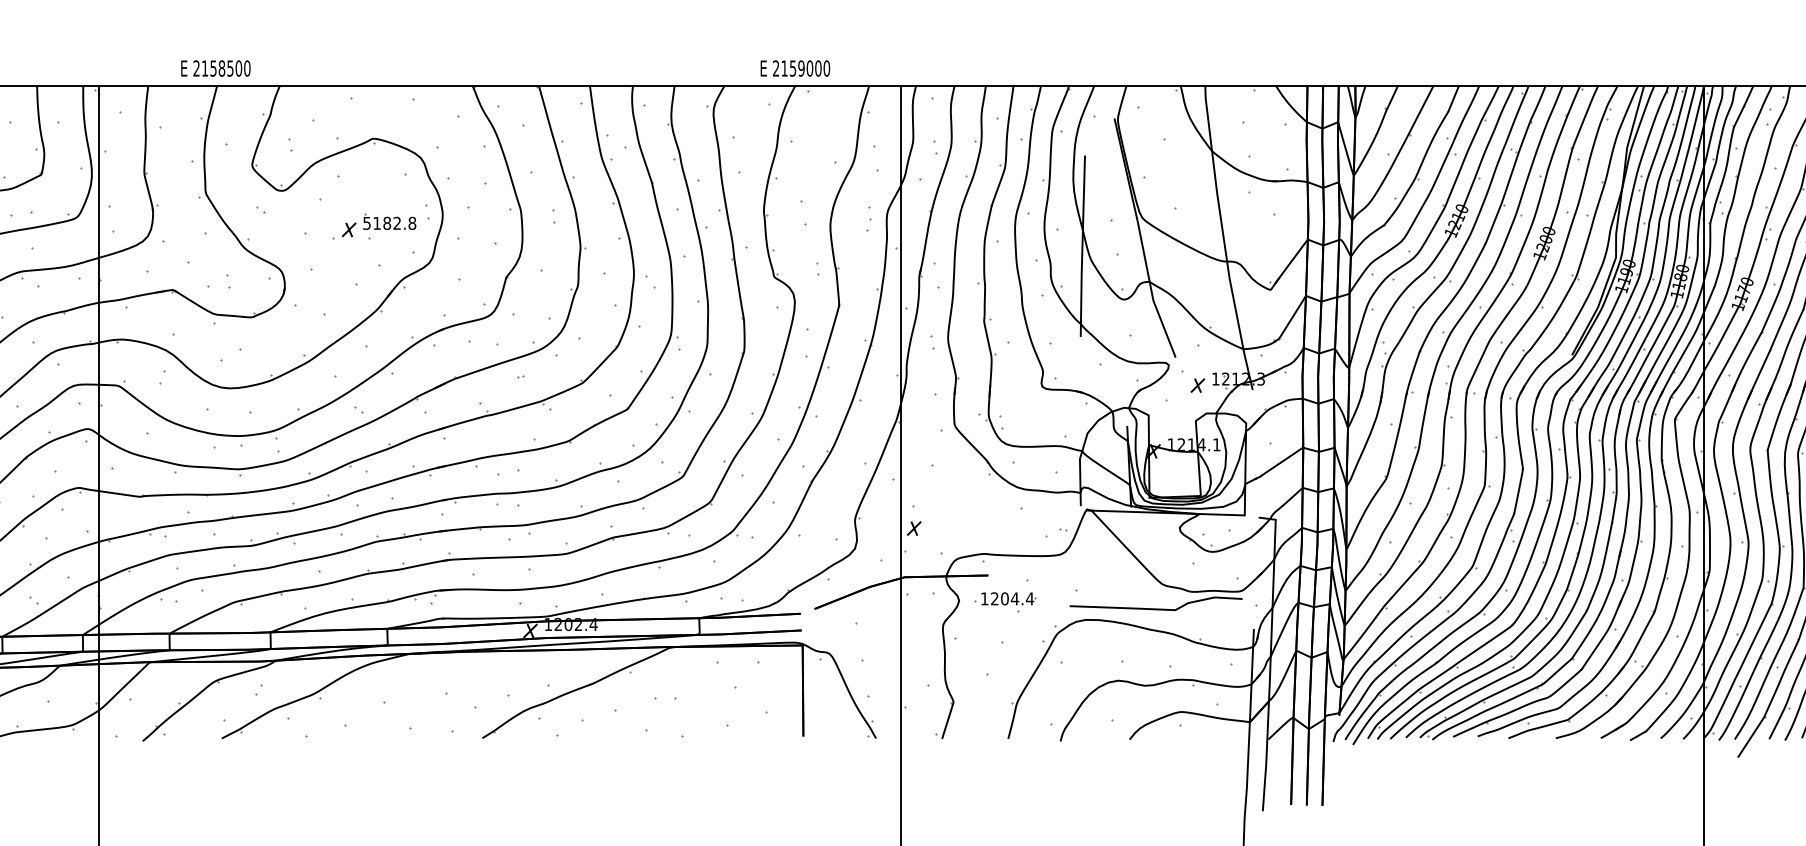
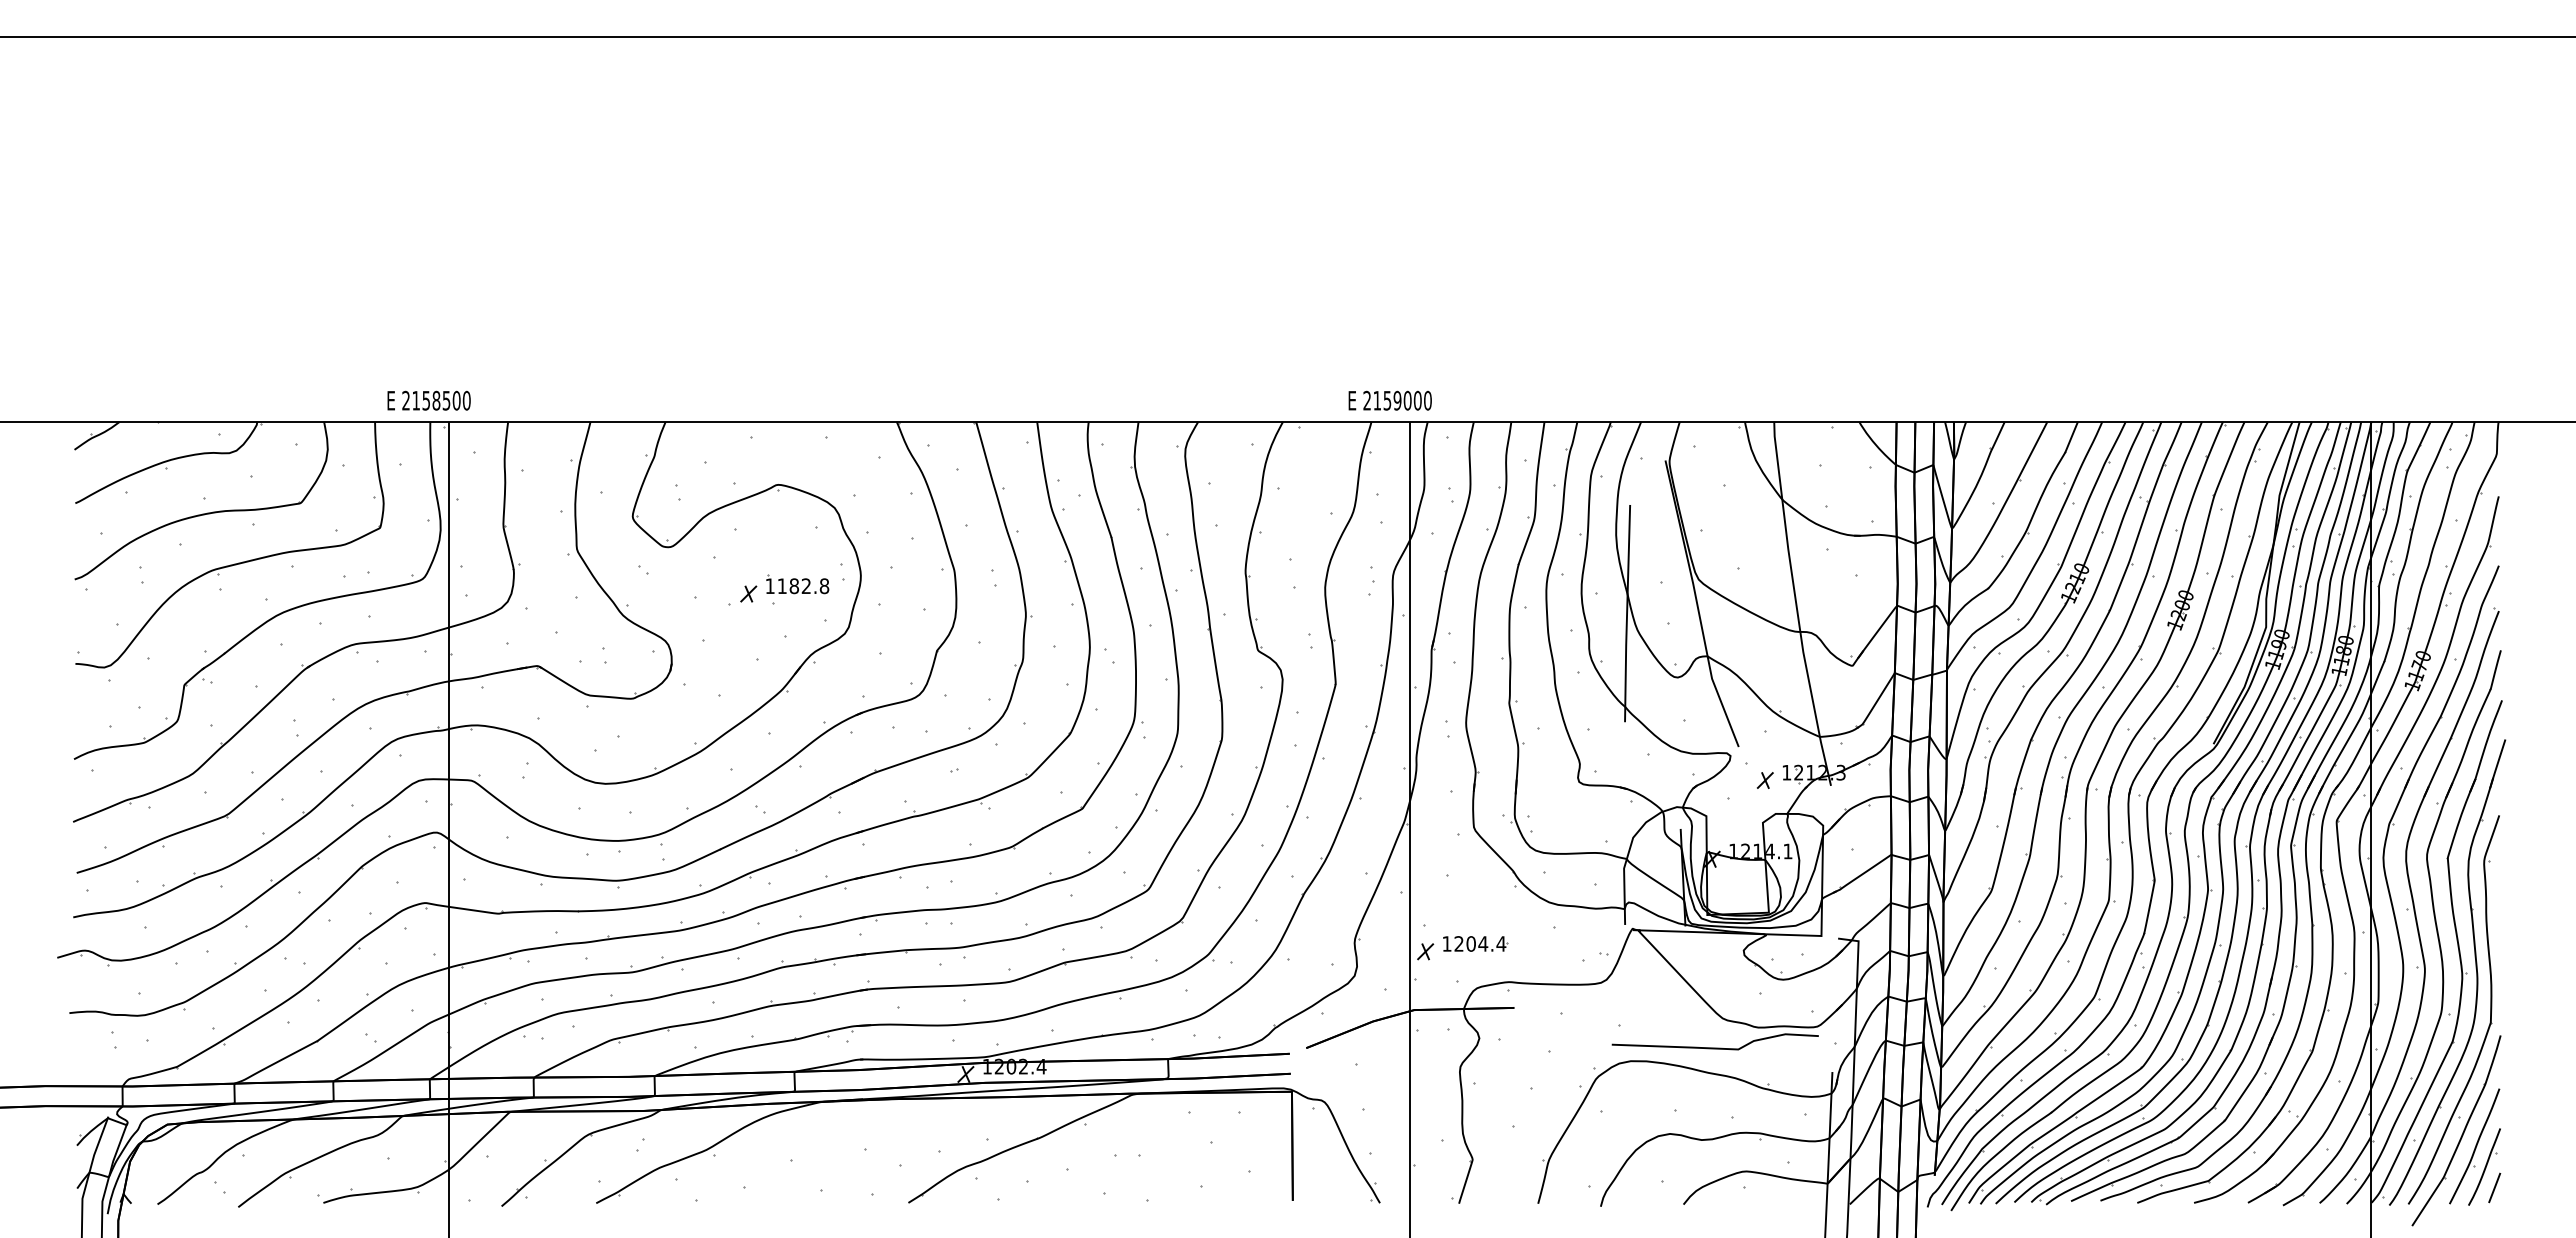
text: (215, 68) -> (428, 400), moved
text: (794, 68) -> (1389, 400), moved
text: (366, 223) -> (769, 586), 5182.8 -> 1182.8
part: (1008, 598) -> (1475, 943), moved

